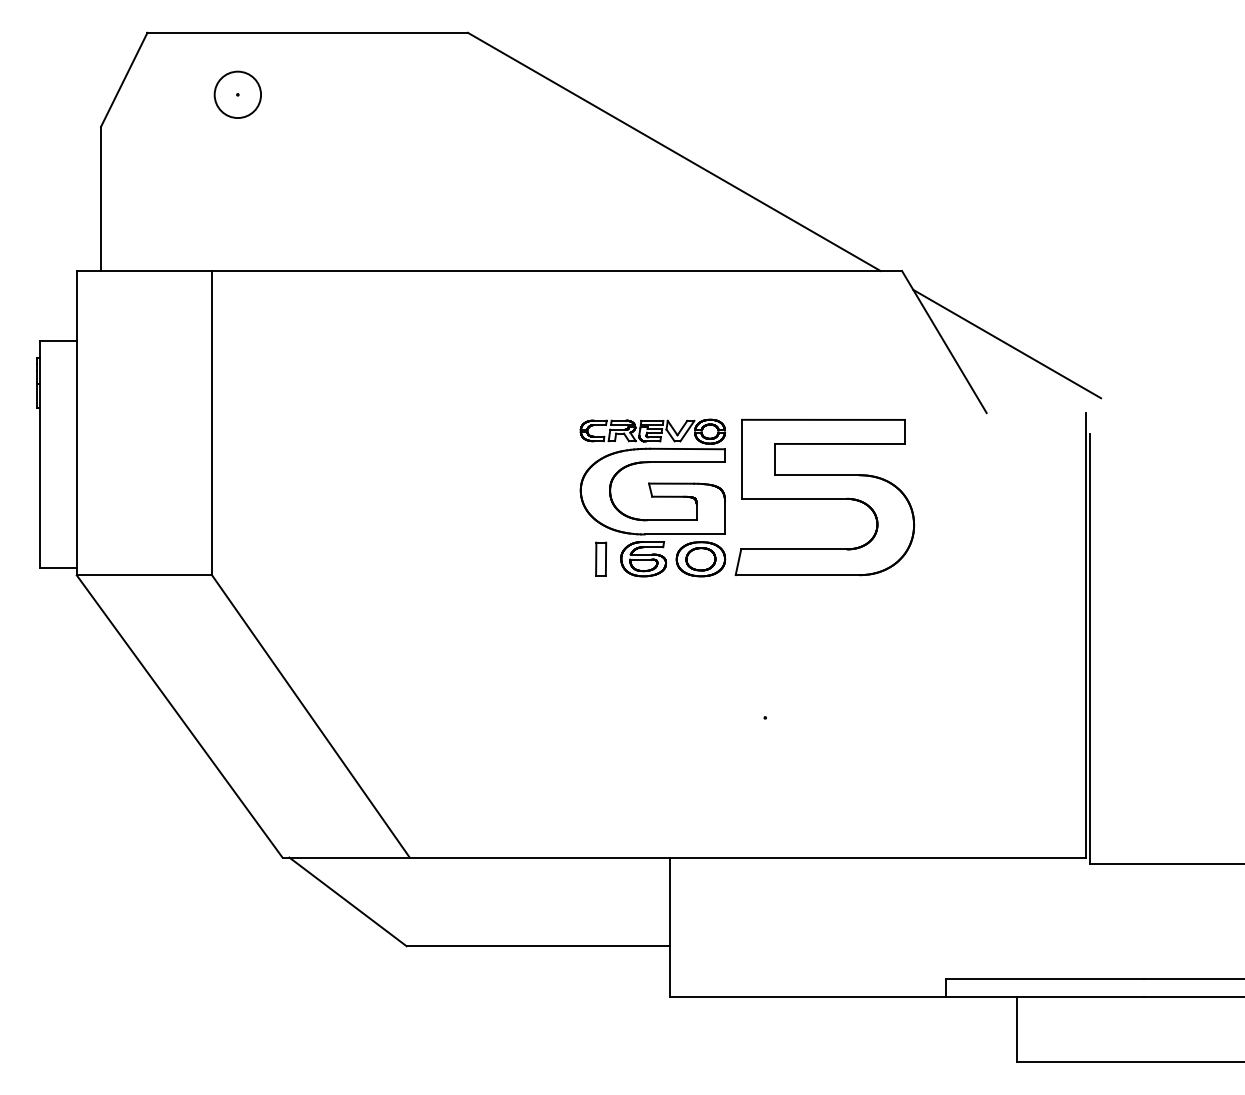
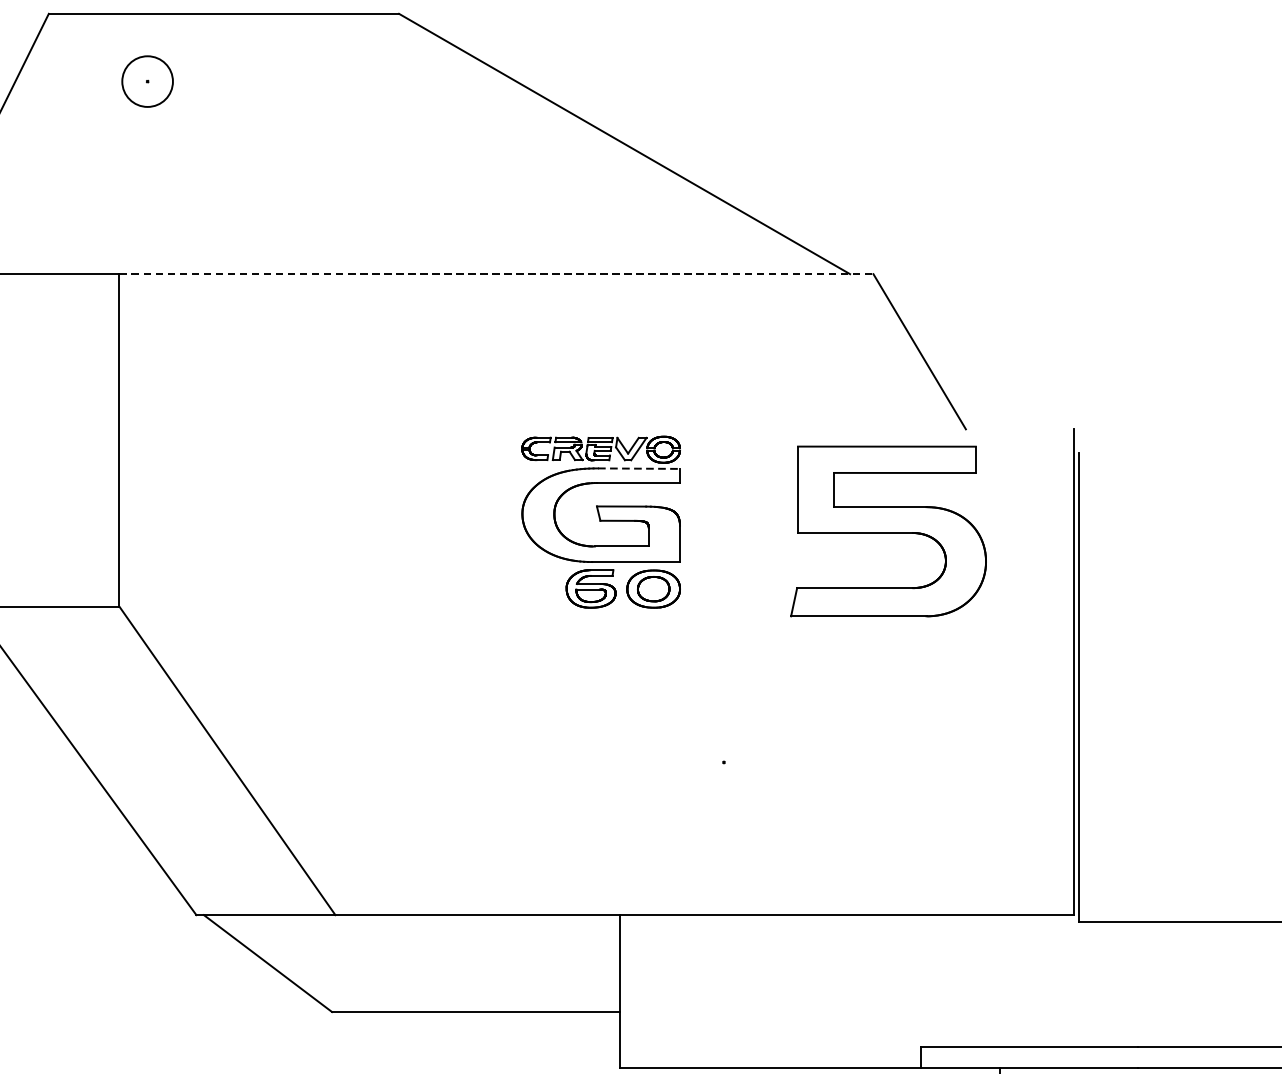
line: (557, 271) -> (496, 274), solid -> dashed
line: (1007, 343) -> (988, 353), removed
line: (687, 449) -> (638, 469), solid -> dashed
part: (824, 497) -> (888, 531), moved
part: (601, 558) -> (545, 588), removed

